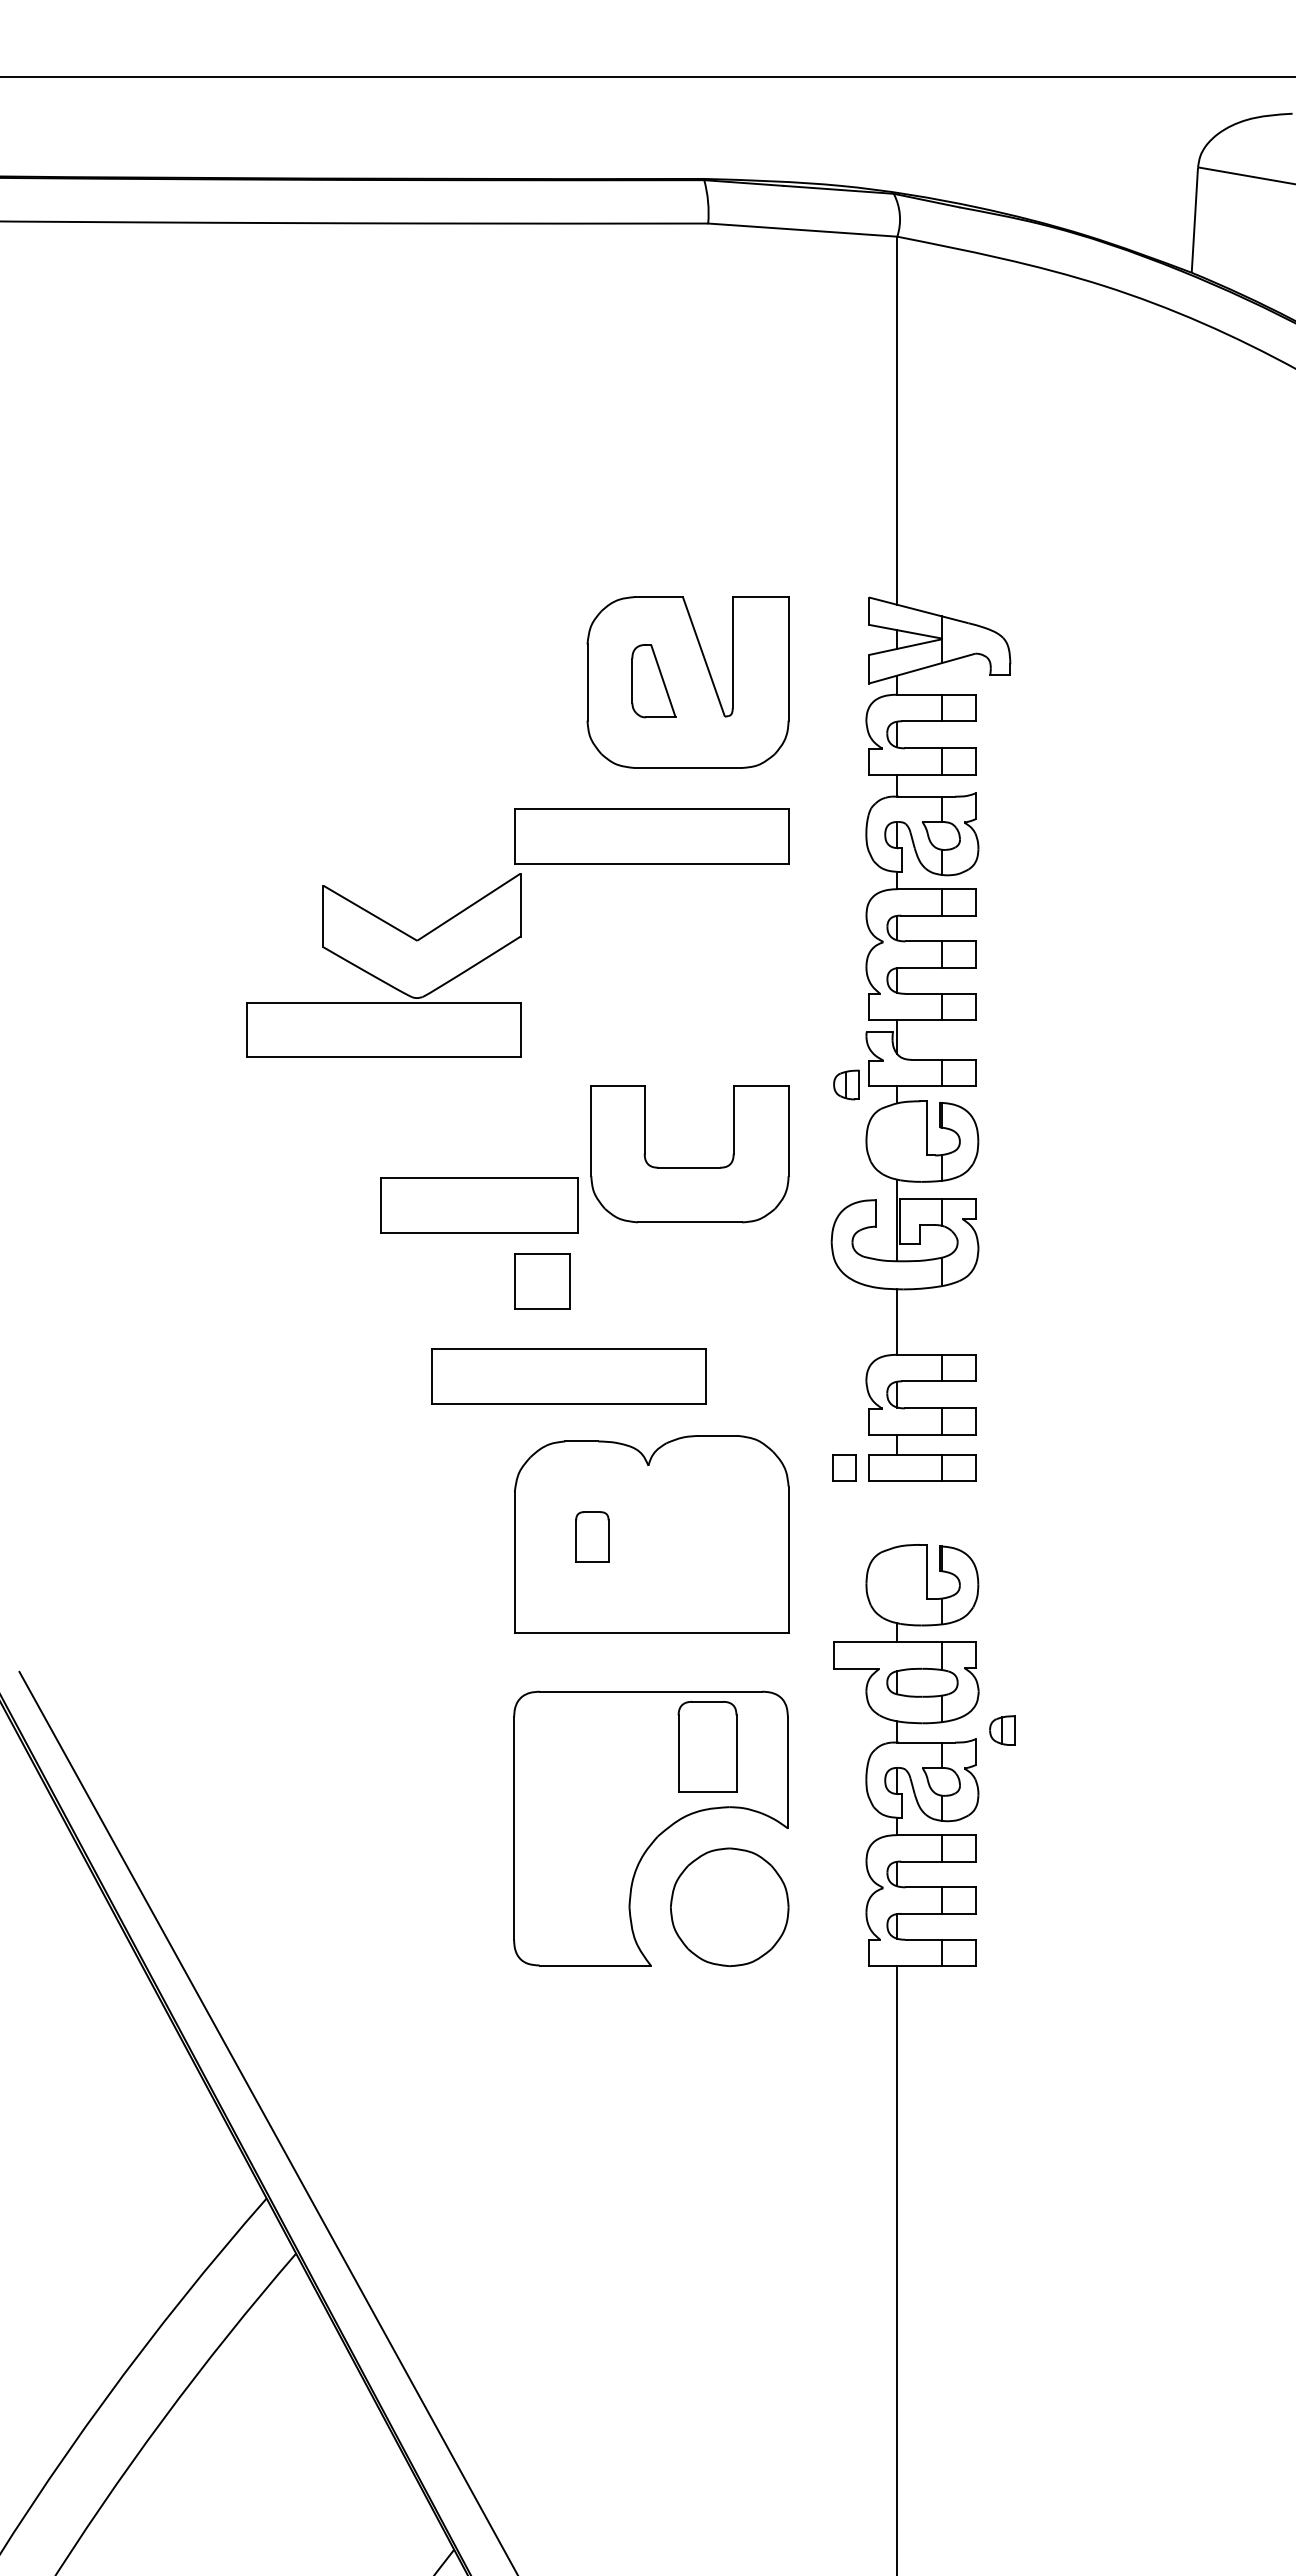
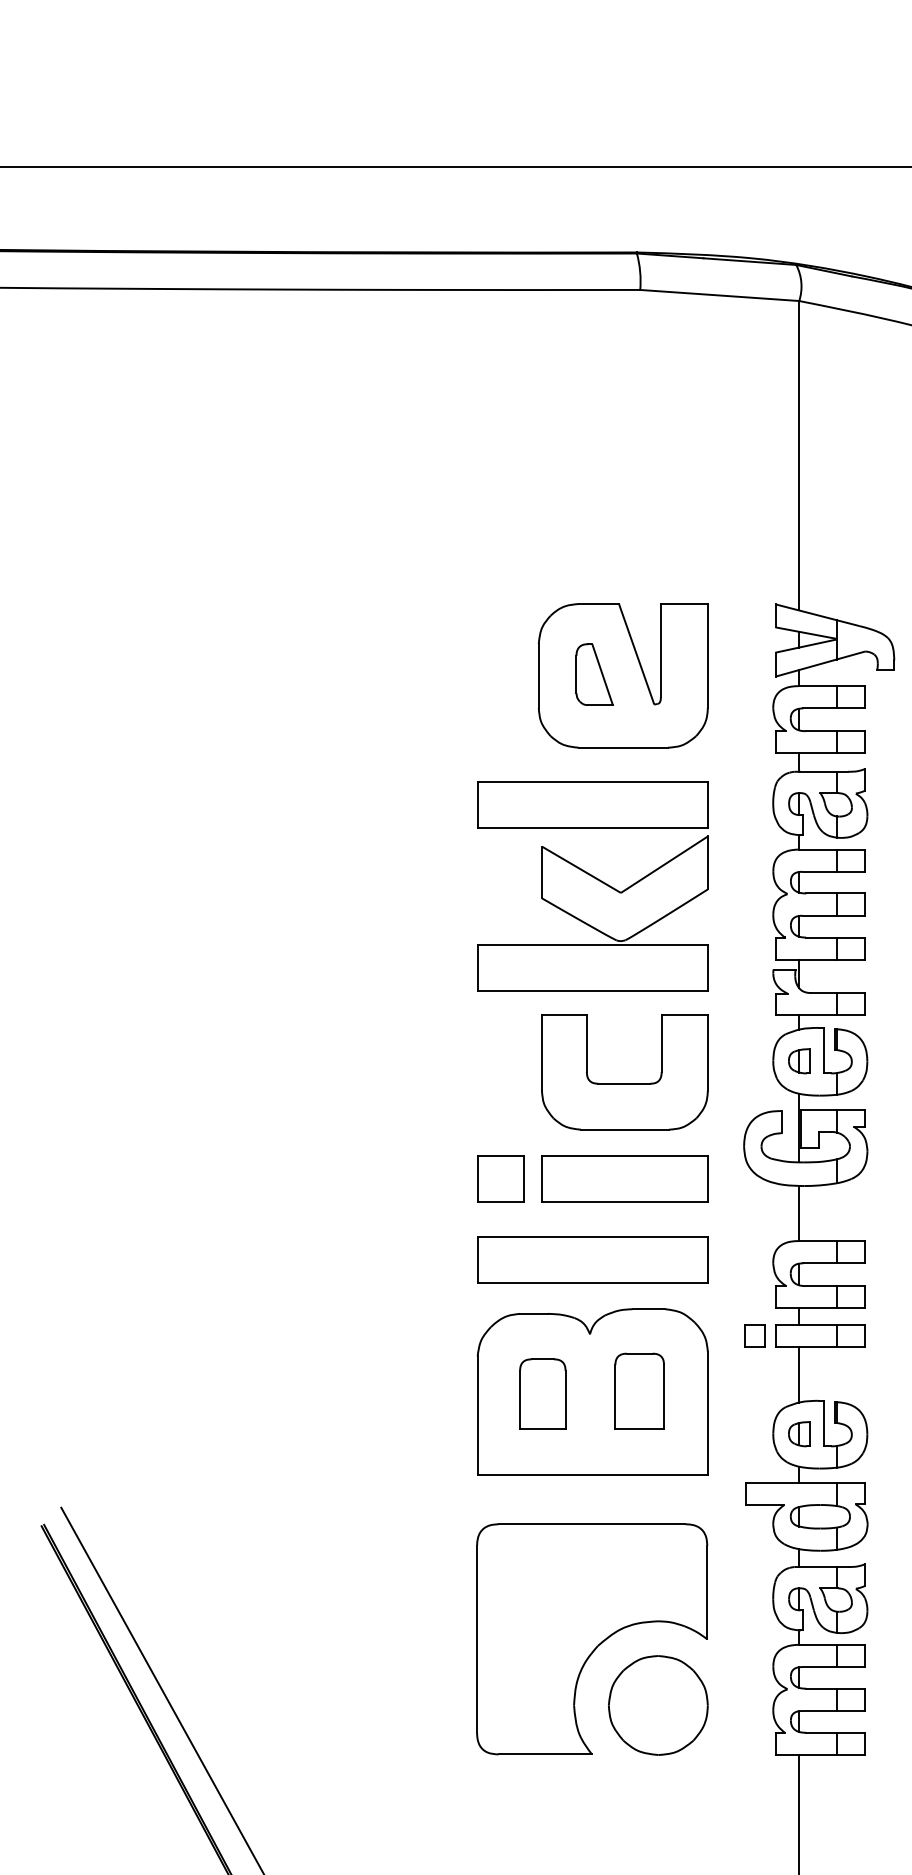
part: (383, 965) -> (592, 913), moved
part: (846, 1084) -> (799, 1060), moved
part: (479, 1205) -> (625, 1179), moved
part: (568, 1376) -> (592, 1259), moved
line: (897, 1513) -> (799, 1374), added
part: (592, 1536) -> (542, 1393), size x1.67
part: (1002, 1730) -> (799, 1434), moved
part: (707, 1746) -> (639, 1391), moved

